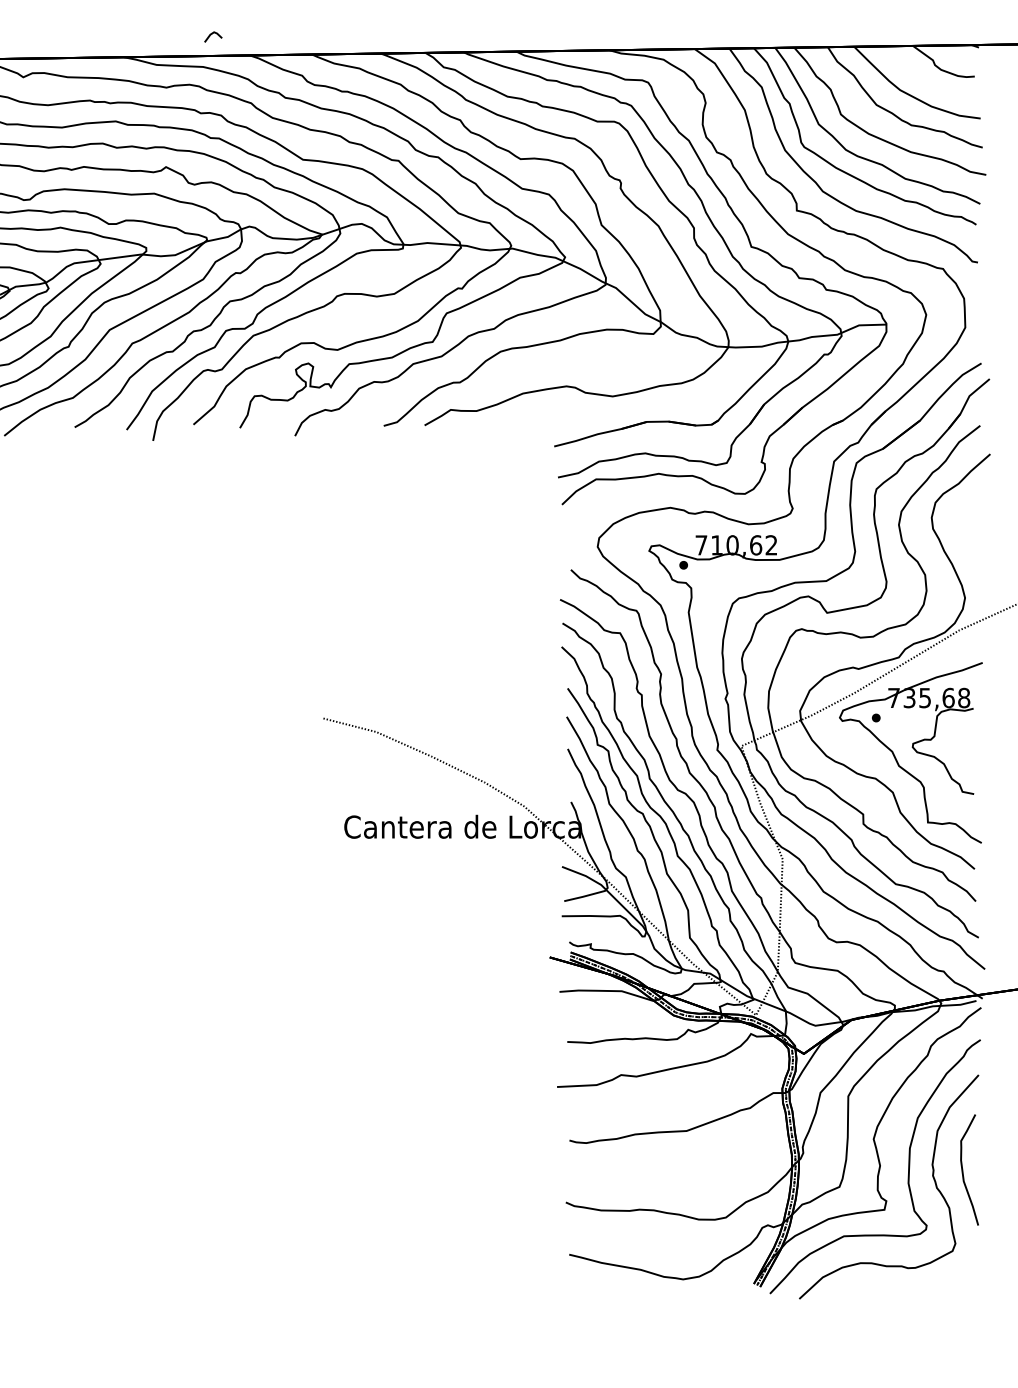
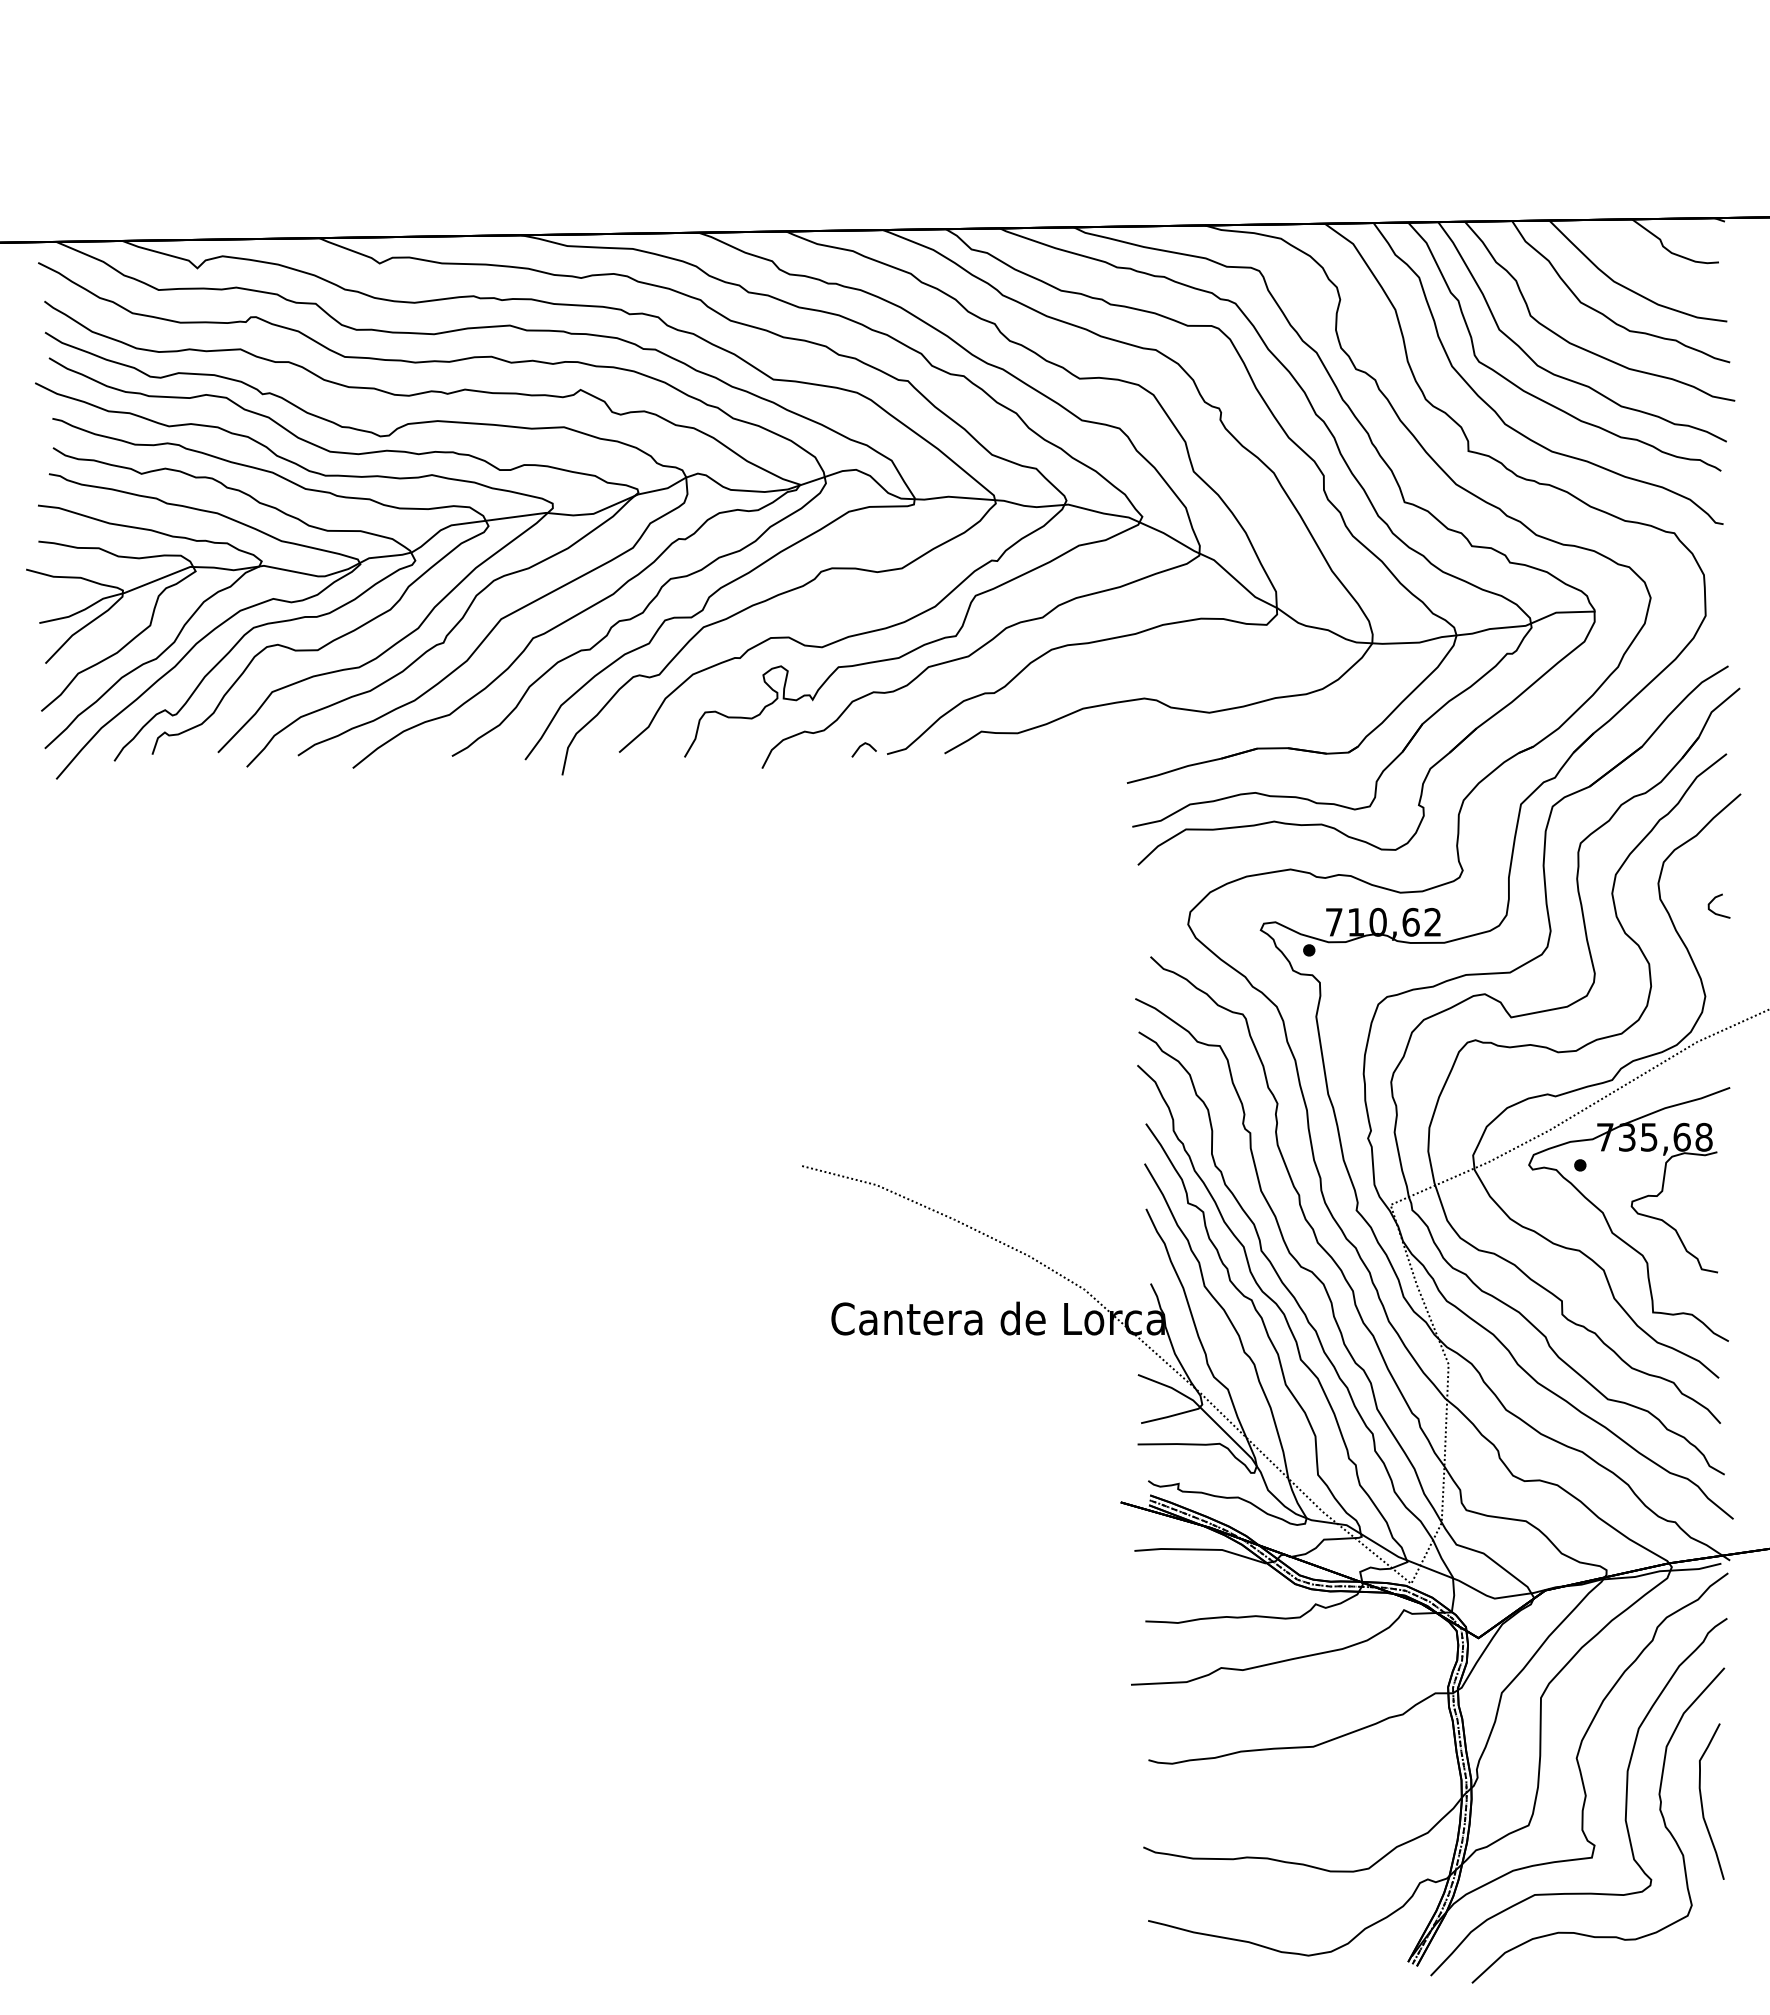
line: (211, 34) -> (861, 746), moved
curve: (970, 529) -> (1713, 900), added

